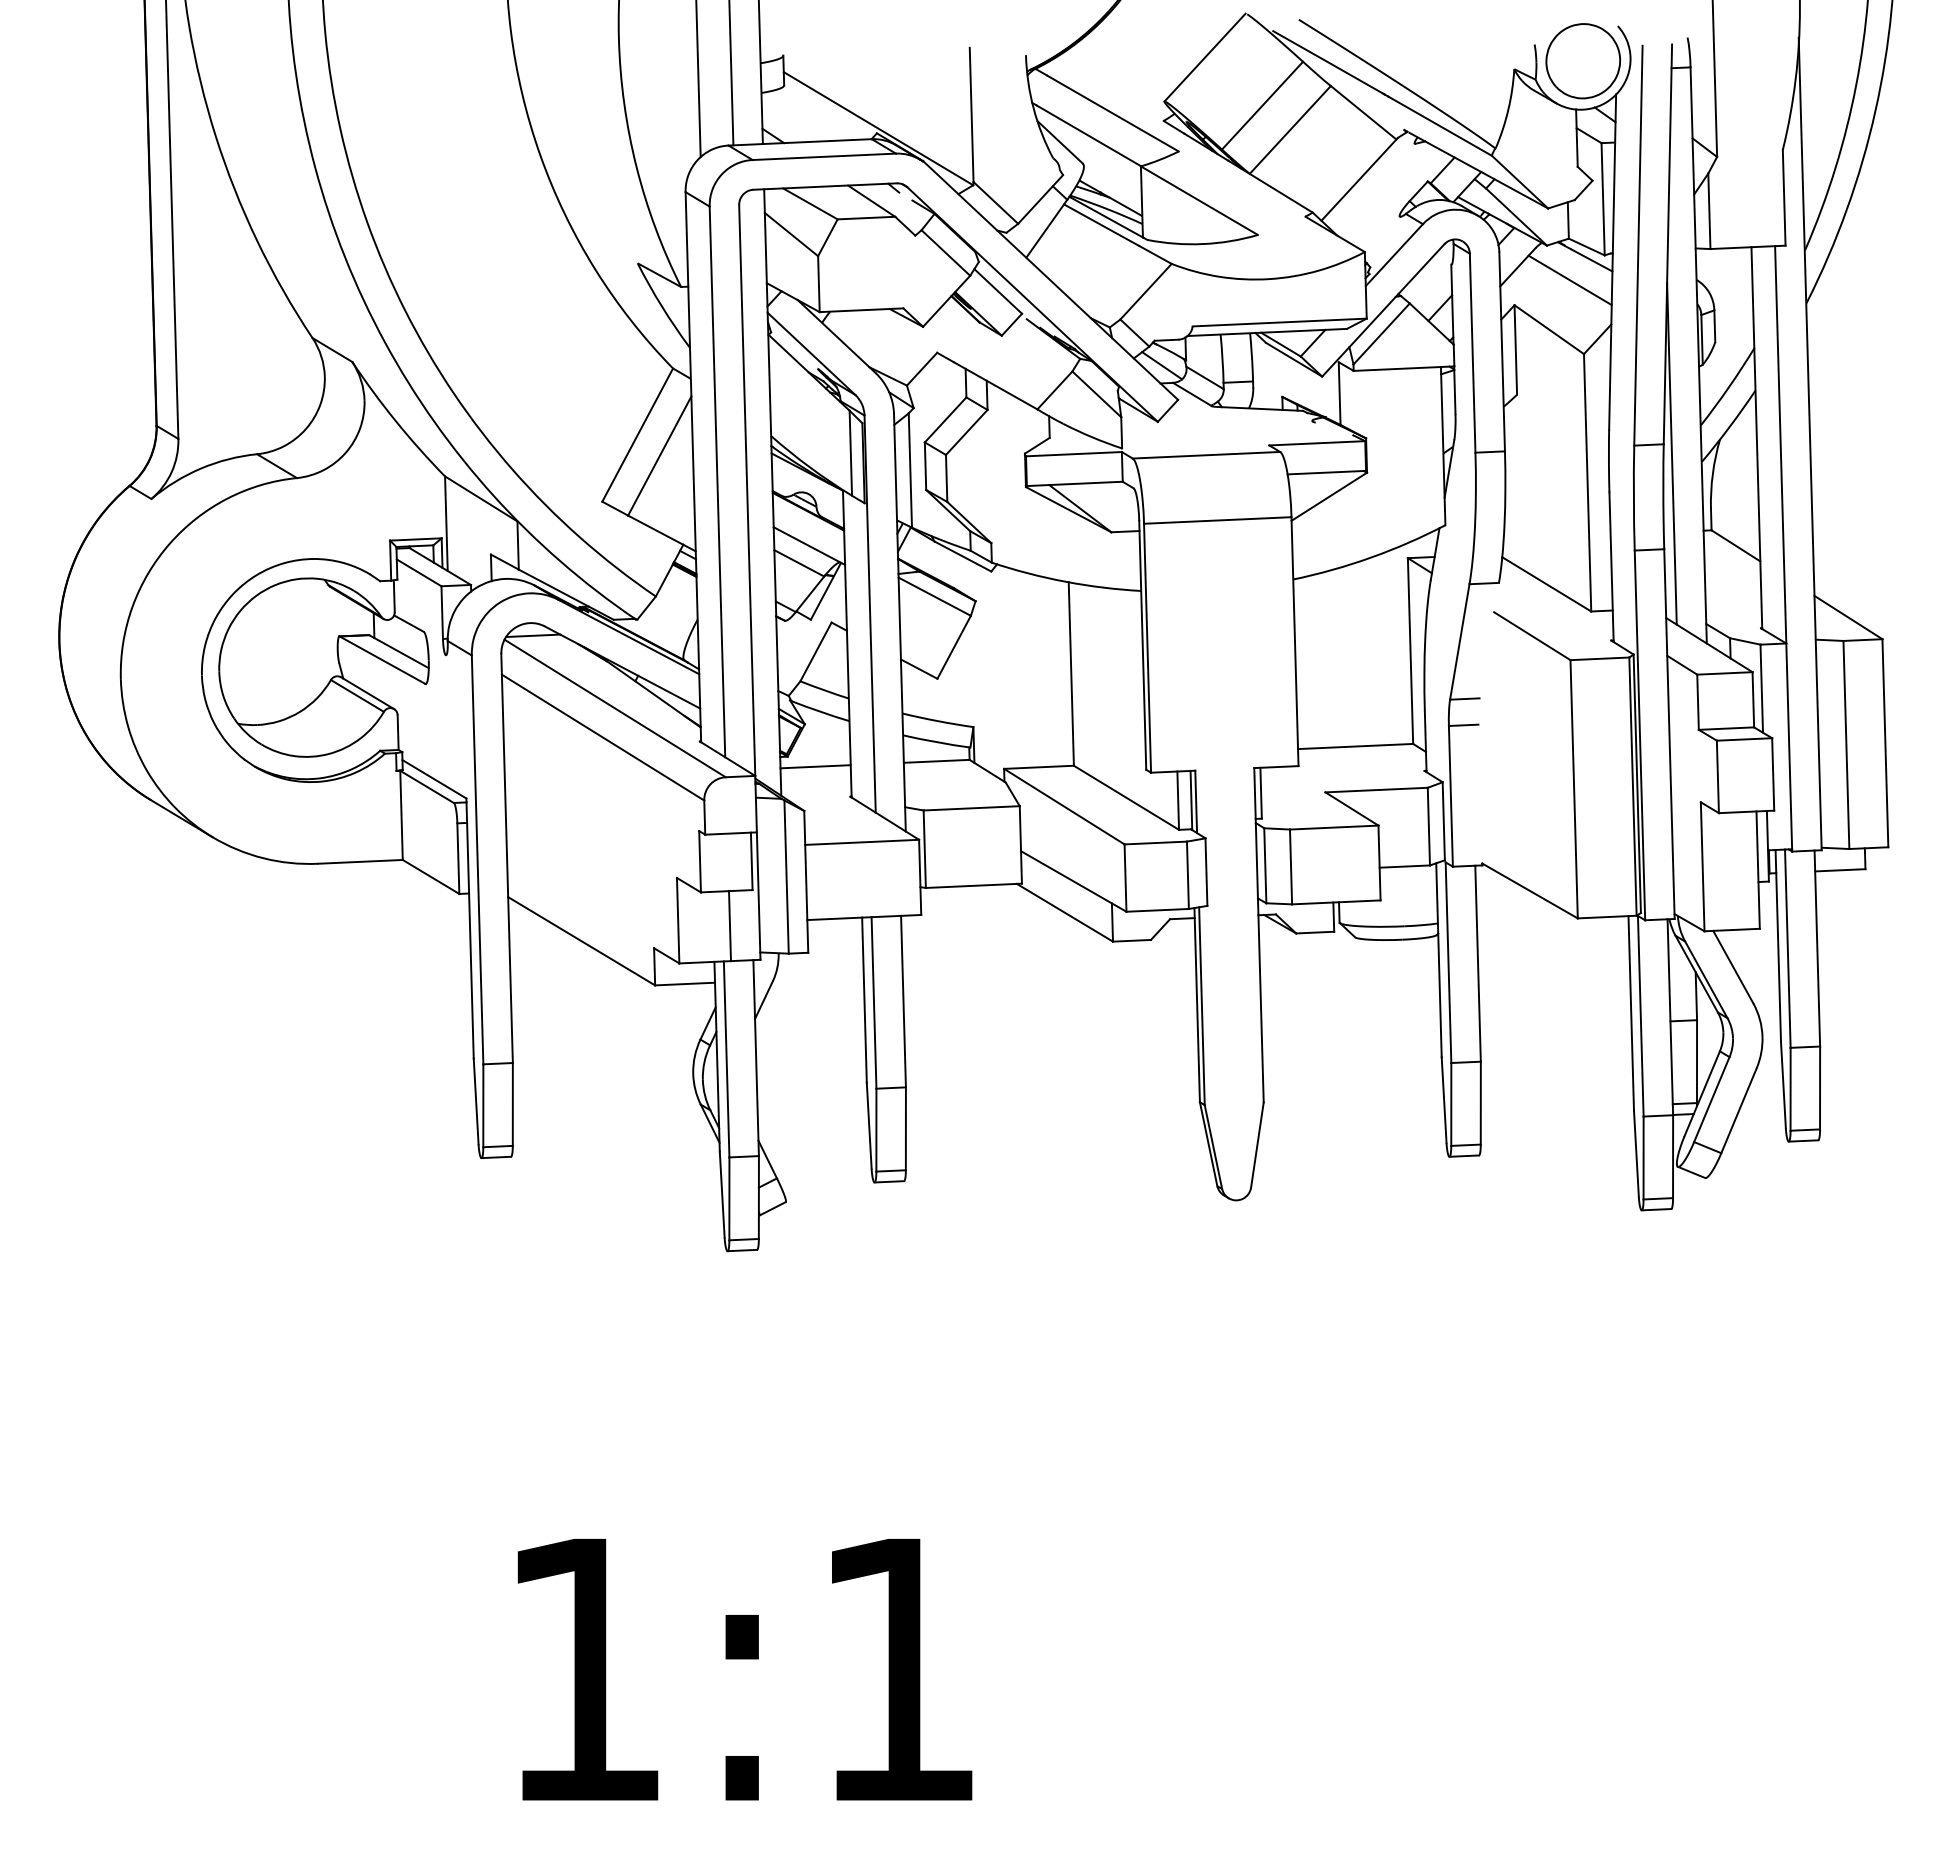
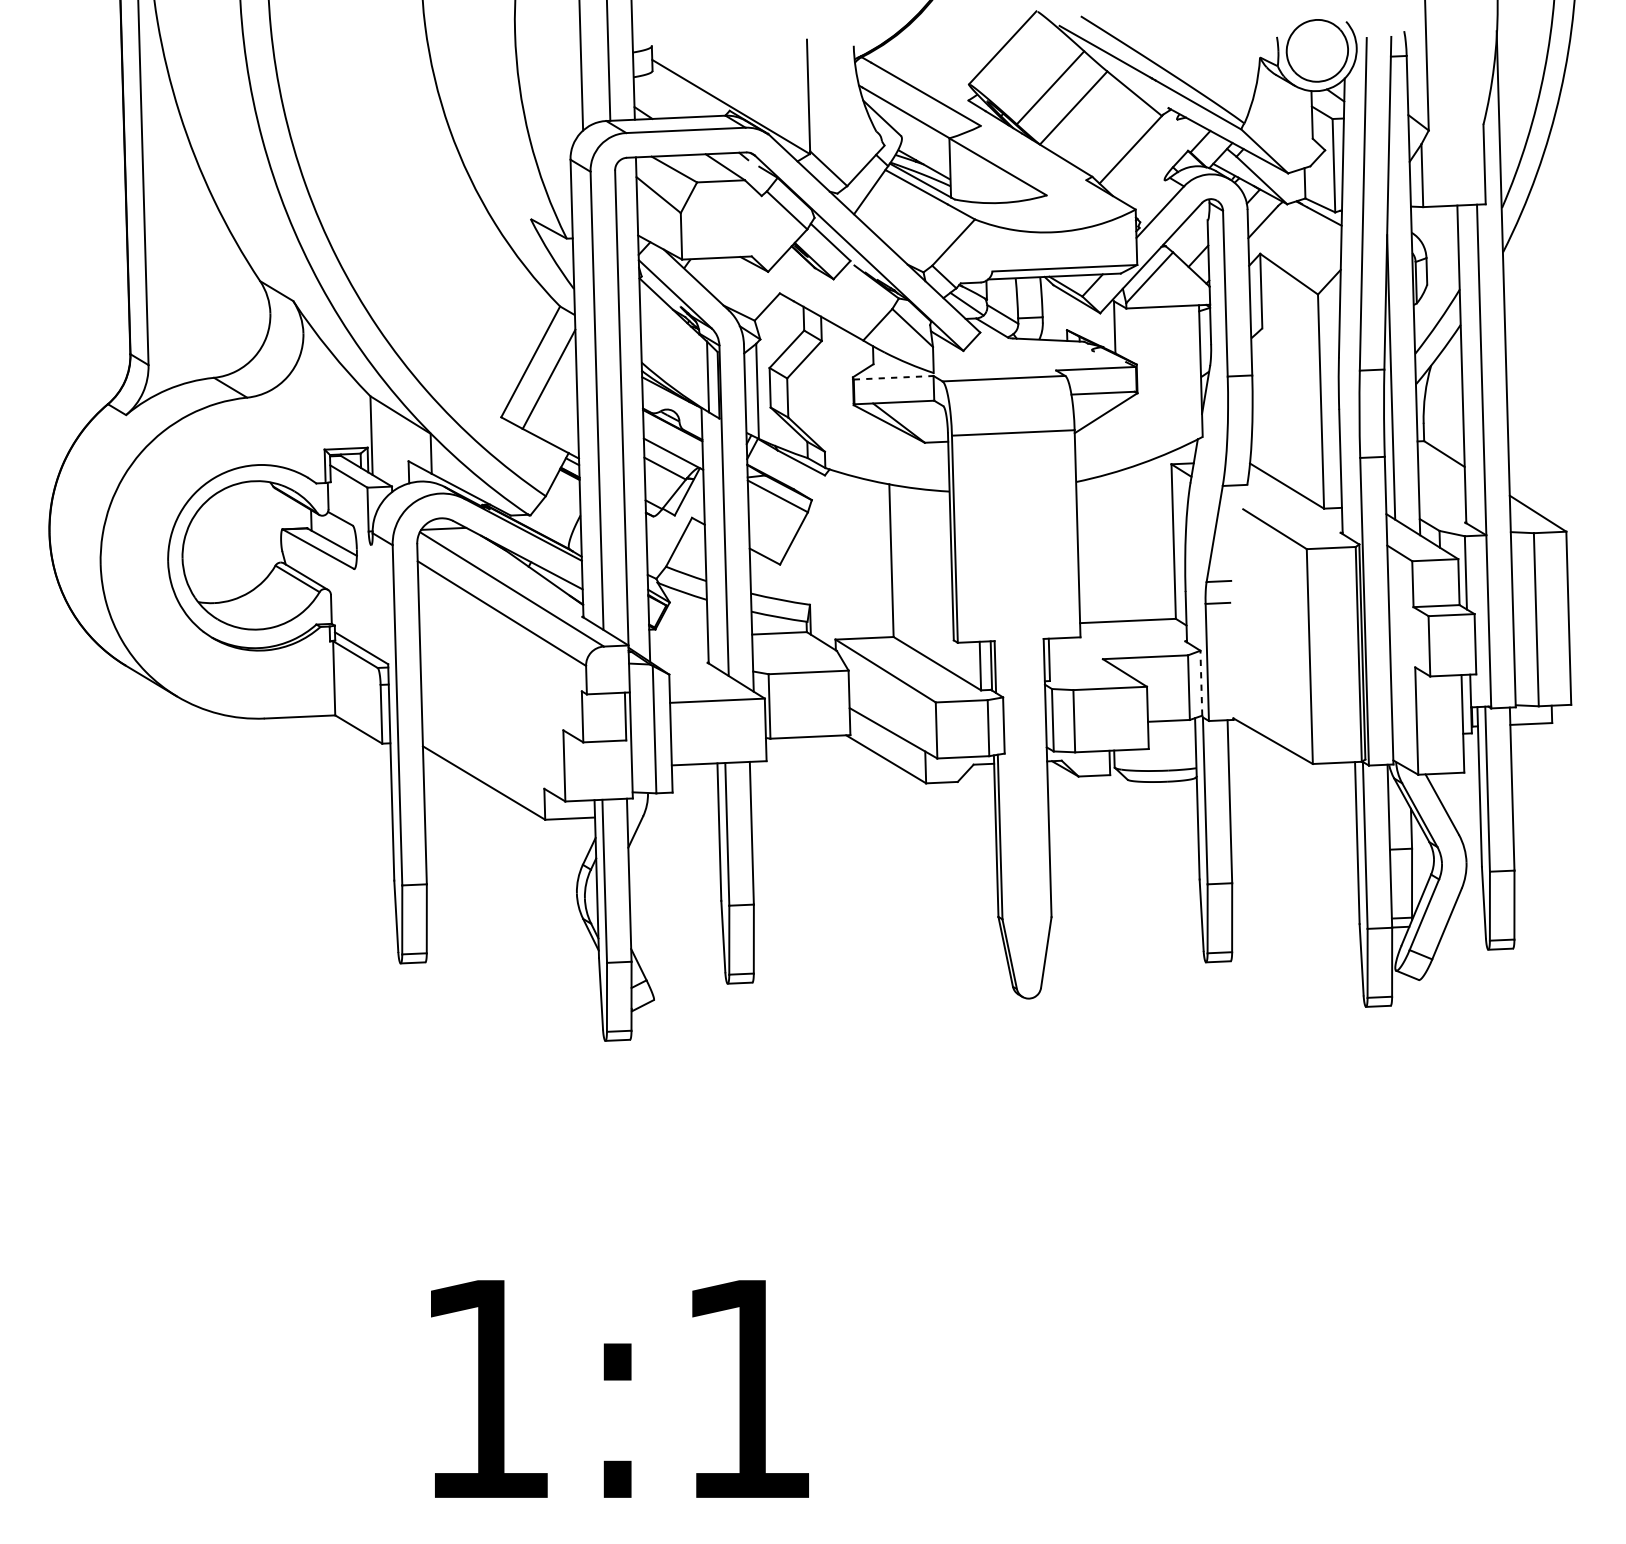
line: (1569, 280) -> (1305, 233), removed
line: (1073, 454) -> (893, 378), solid -> dashed
line: (815, 766) -> (678, 637), removed
line: (1443, 820) -> (1201, 682), solid -> dashed
line: (729, 926) -> (607, 770), removed

